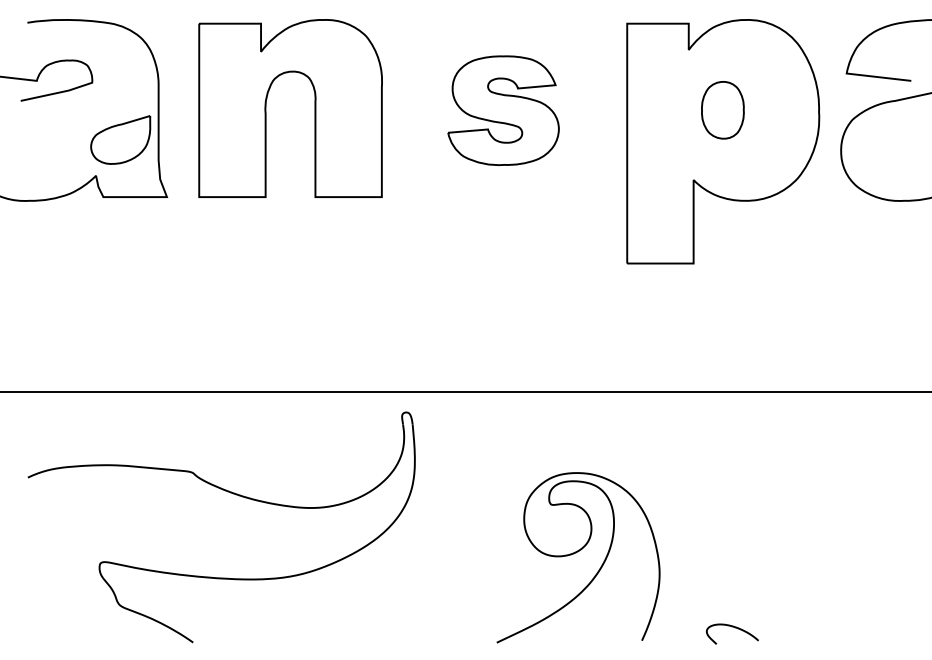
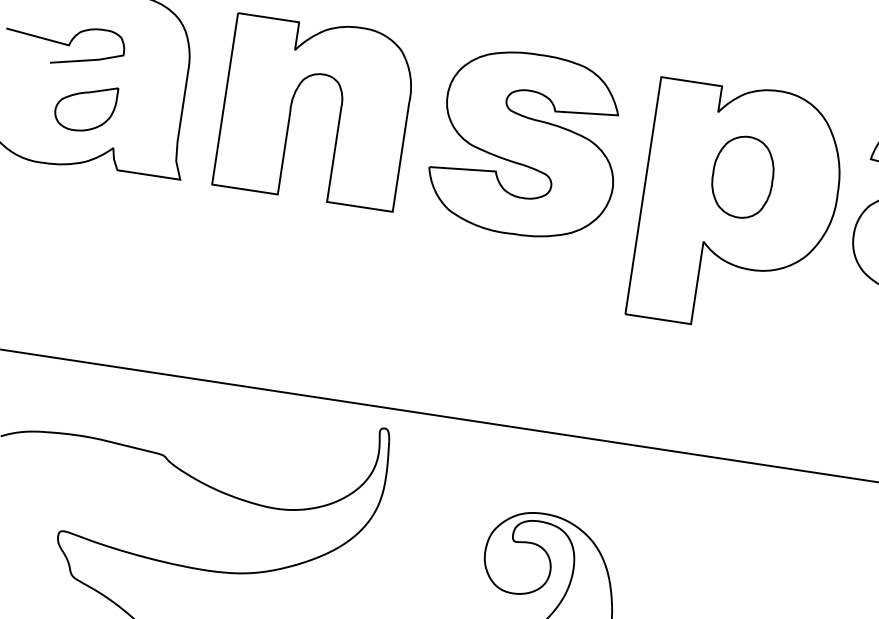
part: (722, 109) -> (742, 176), size x1.43
part: (503, 110) -> (525, 144), size x1.67
part: (120, 139) -> (85, 107), moved

